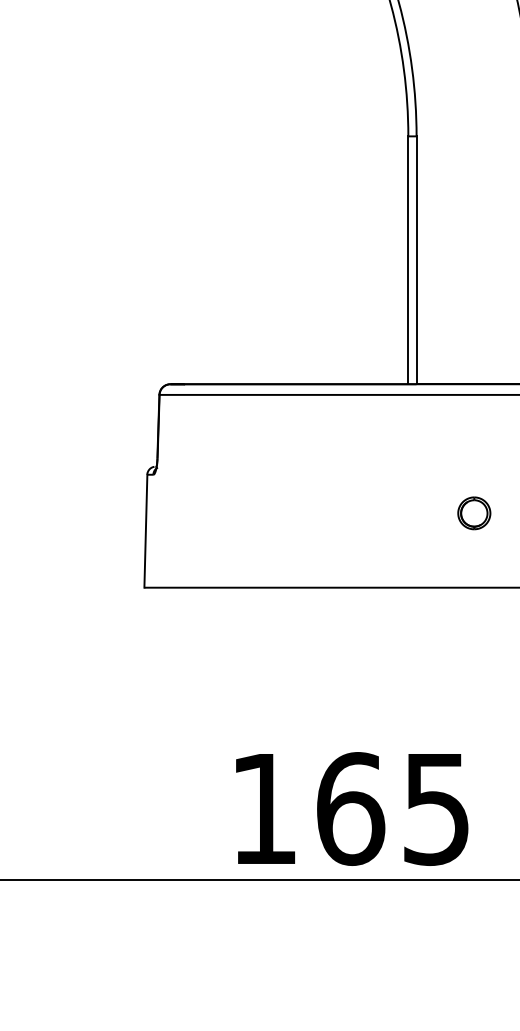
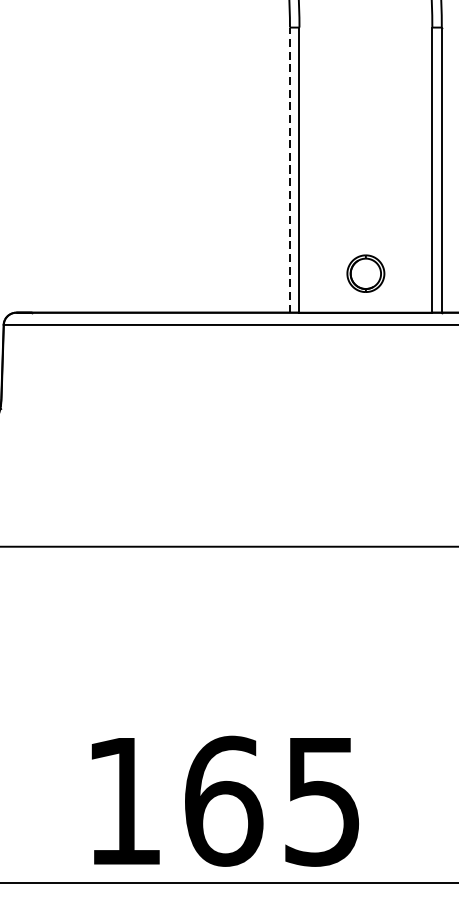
line: (408, 260) -> (290, 170), solid -> dashed
part: (474, 513) -> (366, 273), moved

